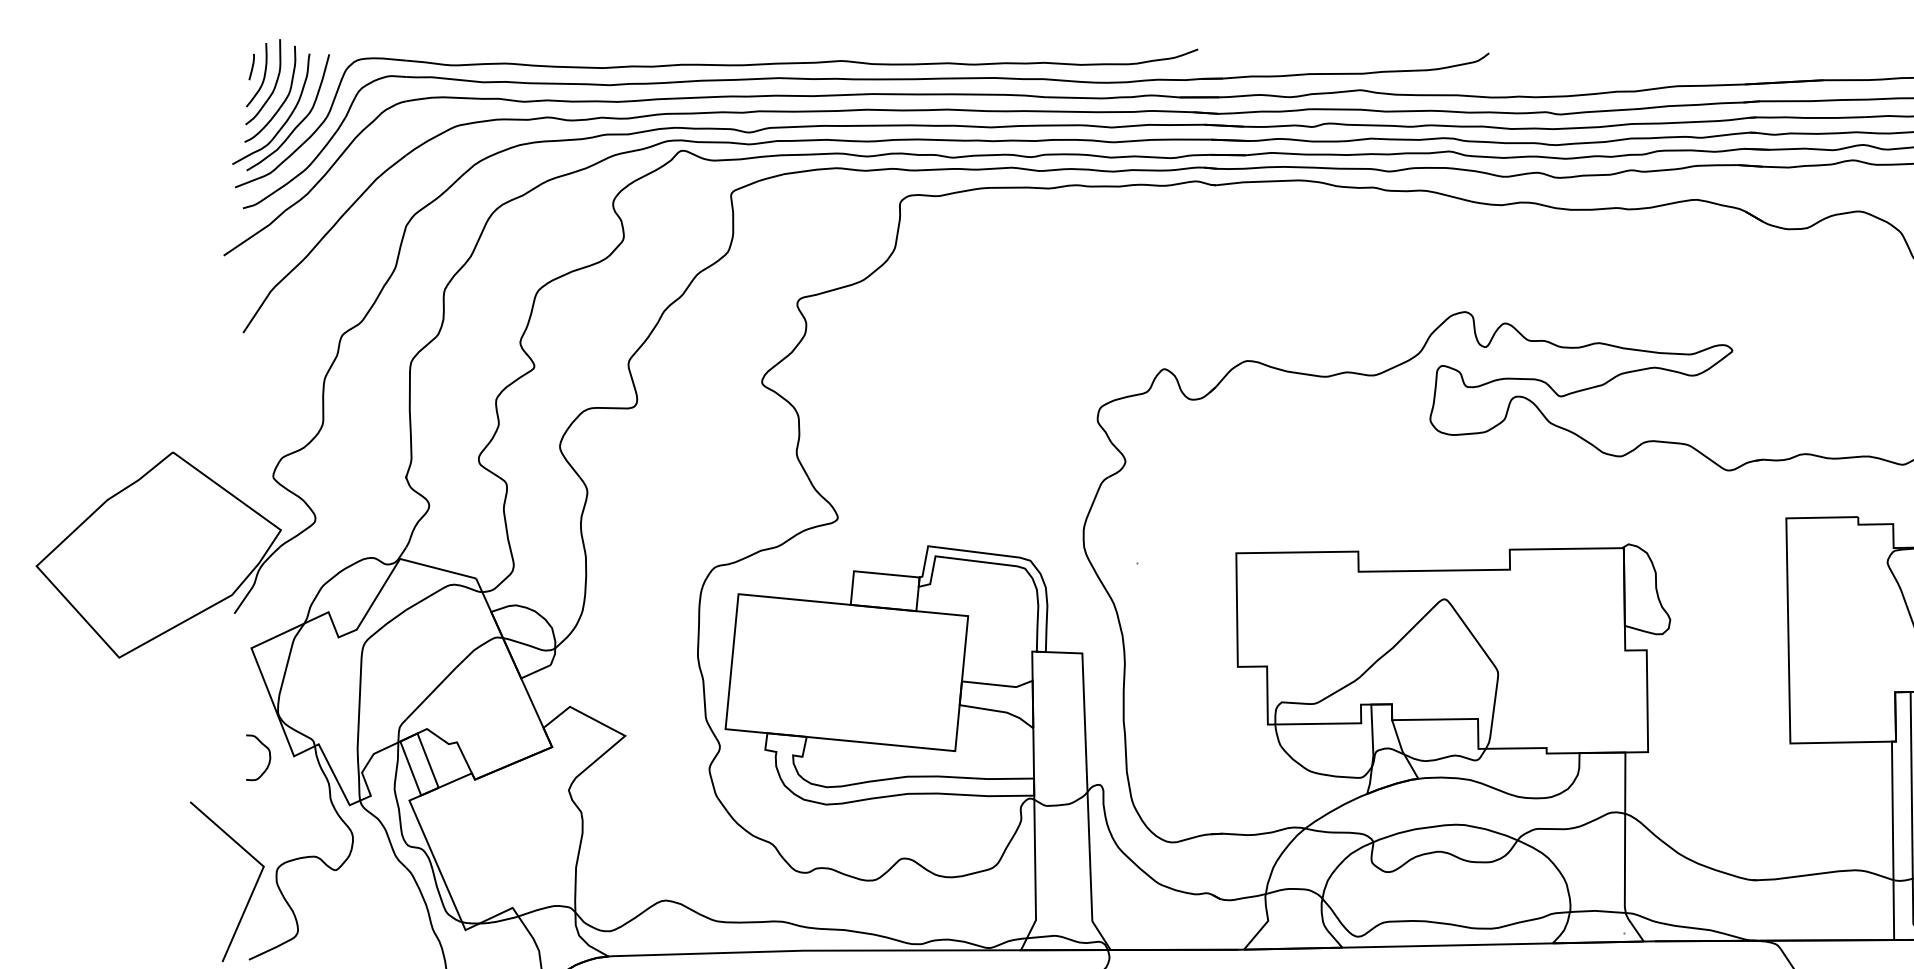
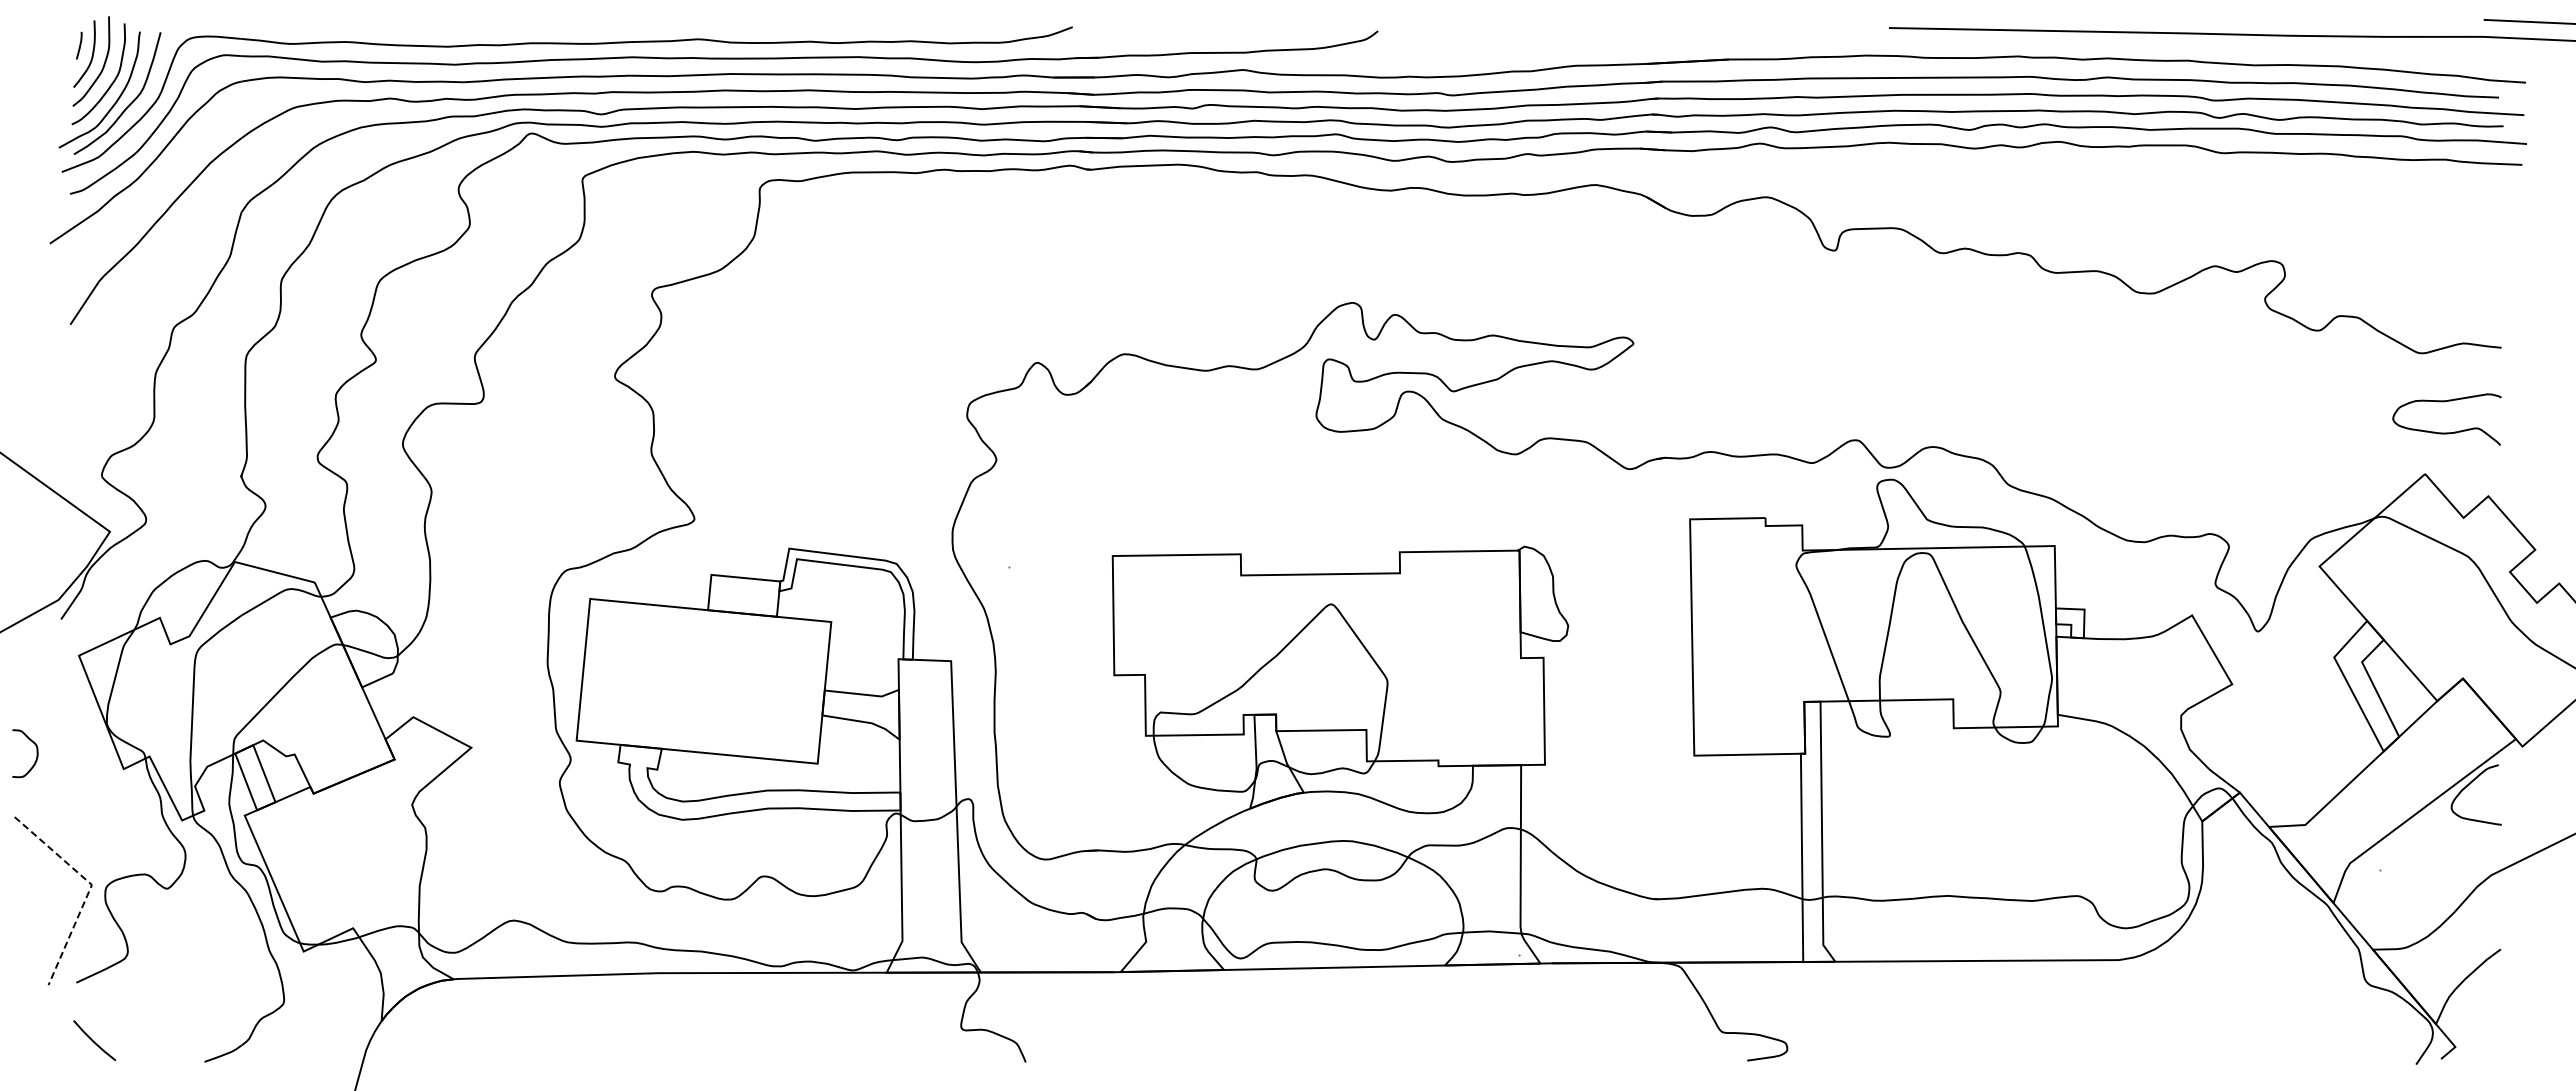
curve: (269, 757) -> (36, 753), moved
line: (262, 869) -> (90, 887), solid -> dashed

